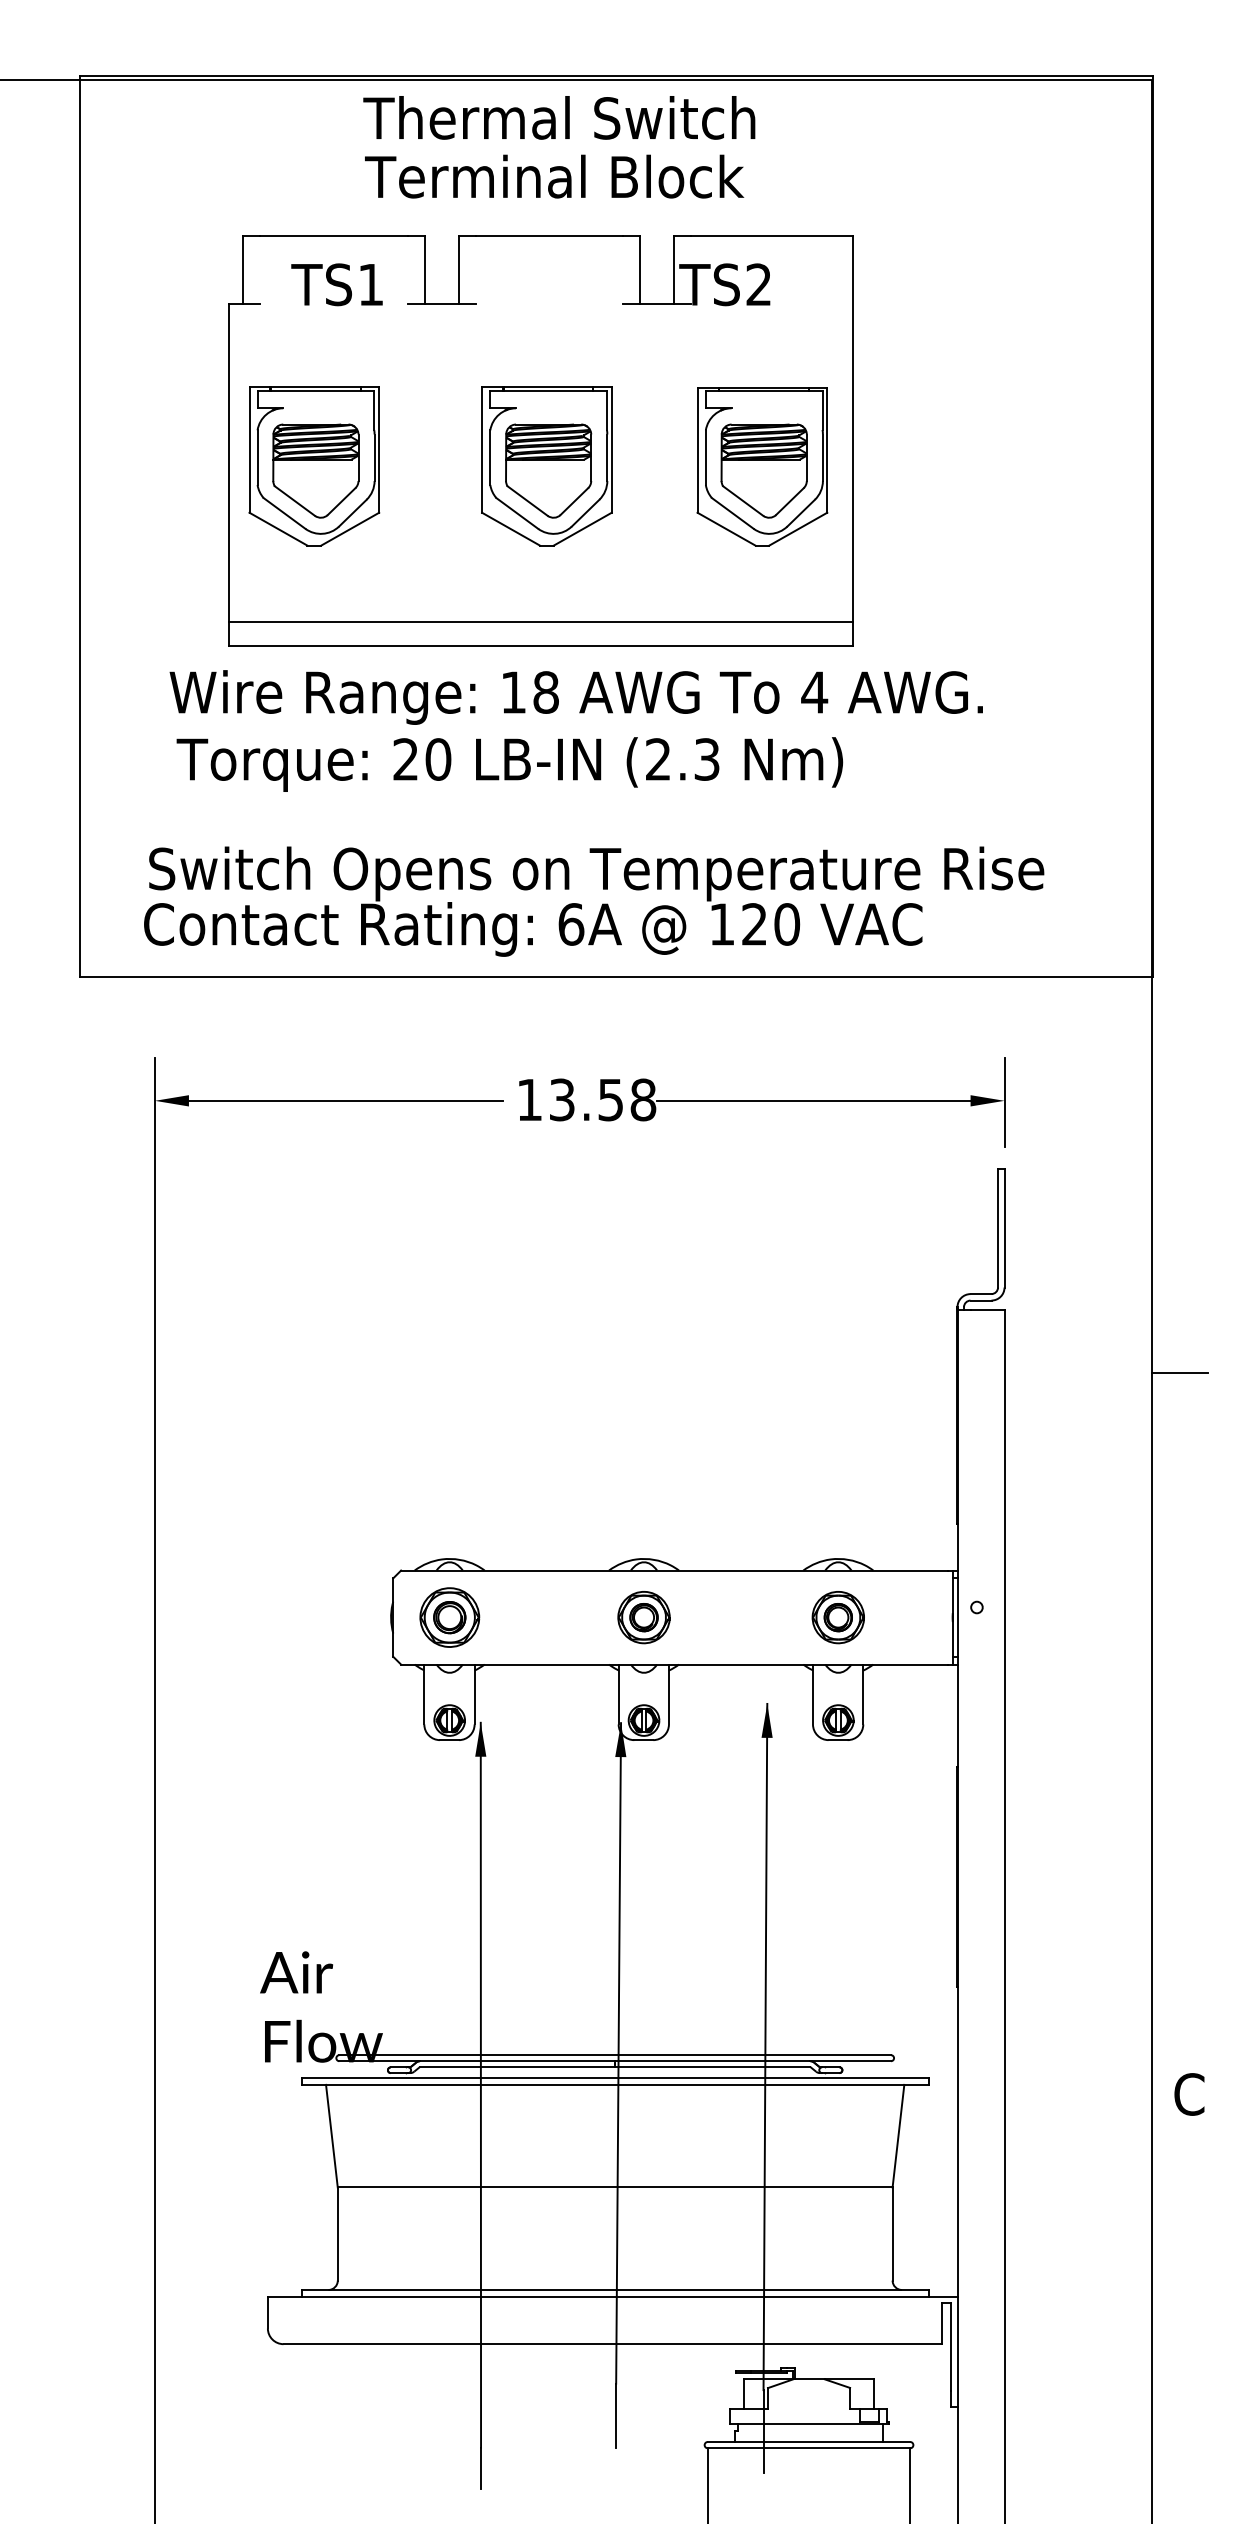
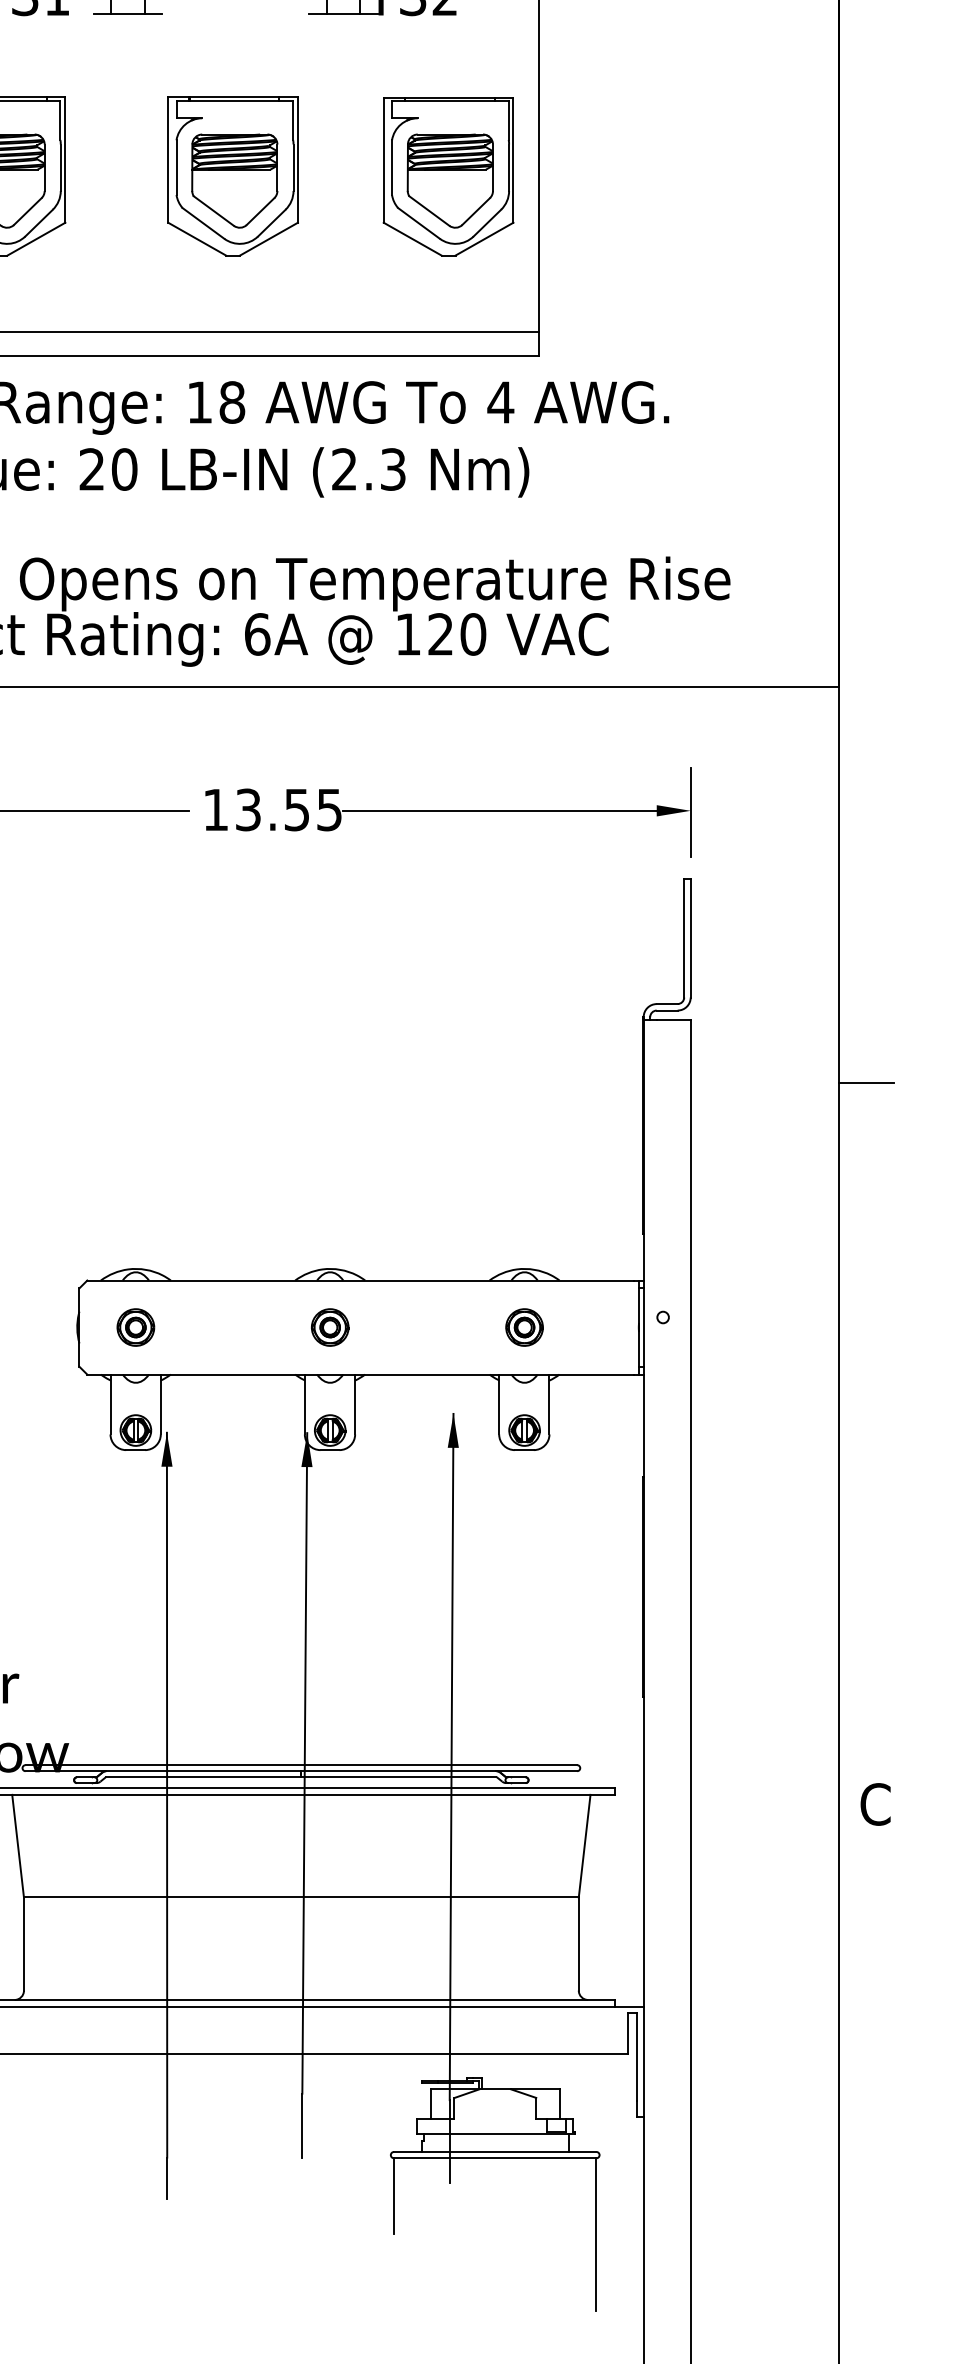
text: (643, 1099) -> (329, 809), 13.58 -> 13.55
part: (449, 1617) -> (135, 1327), size x0.62
part: (643, 1617) -> (329, 1327), size x0.71
part: (838, 1617) -> (524, 1327), size x0.71

